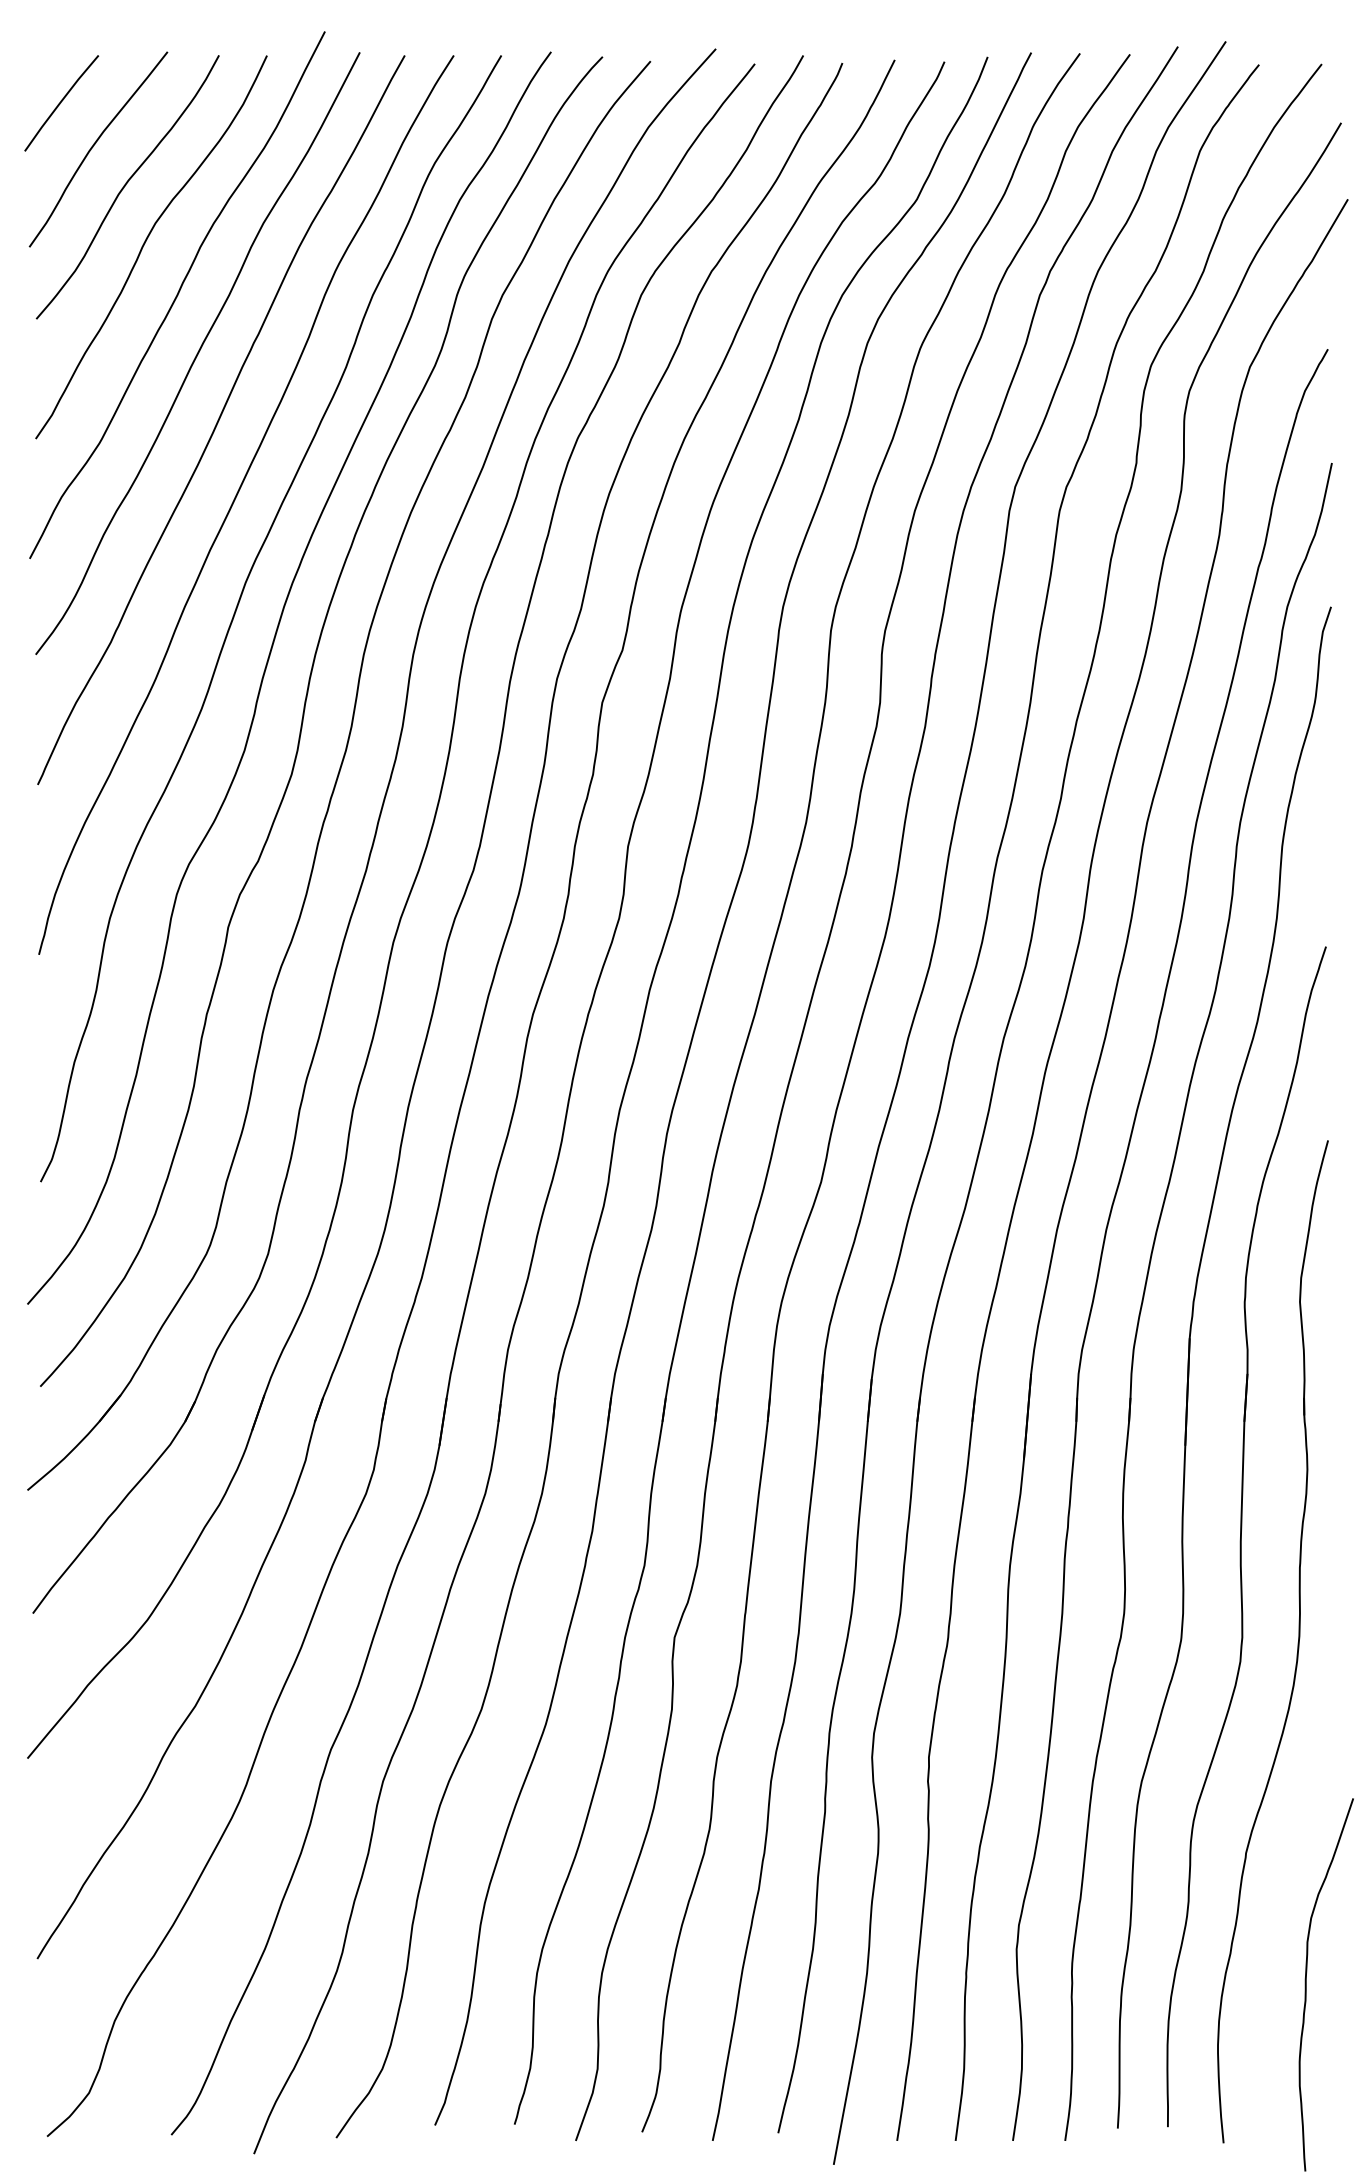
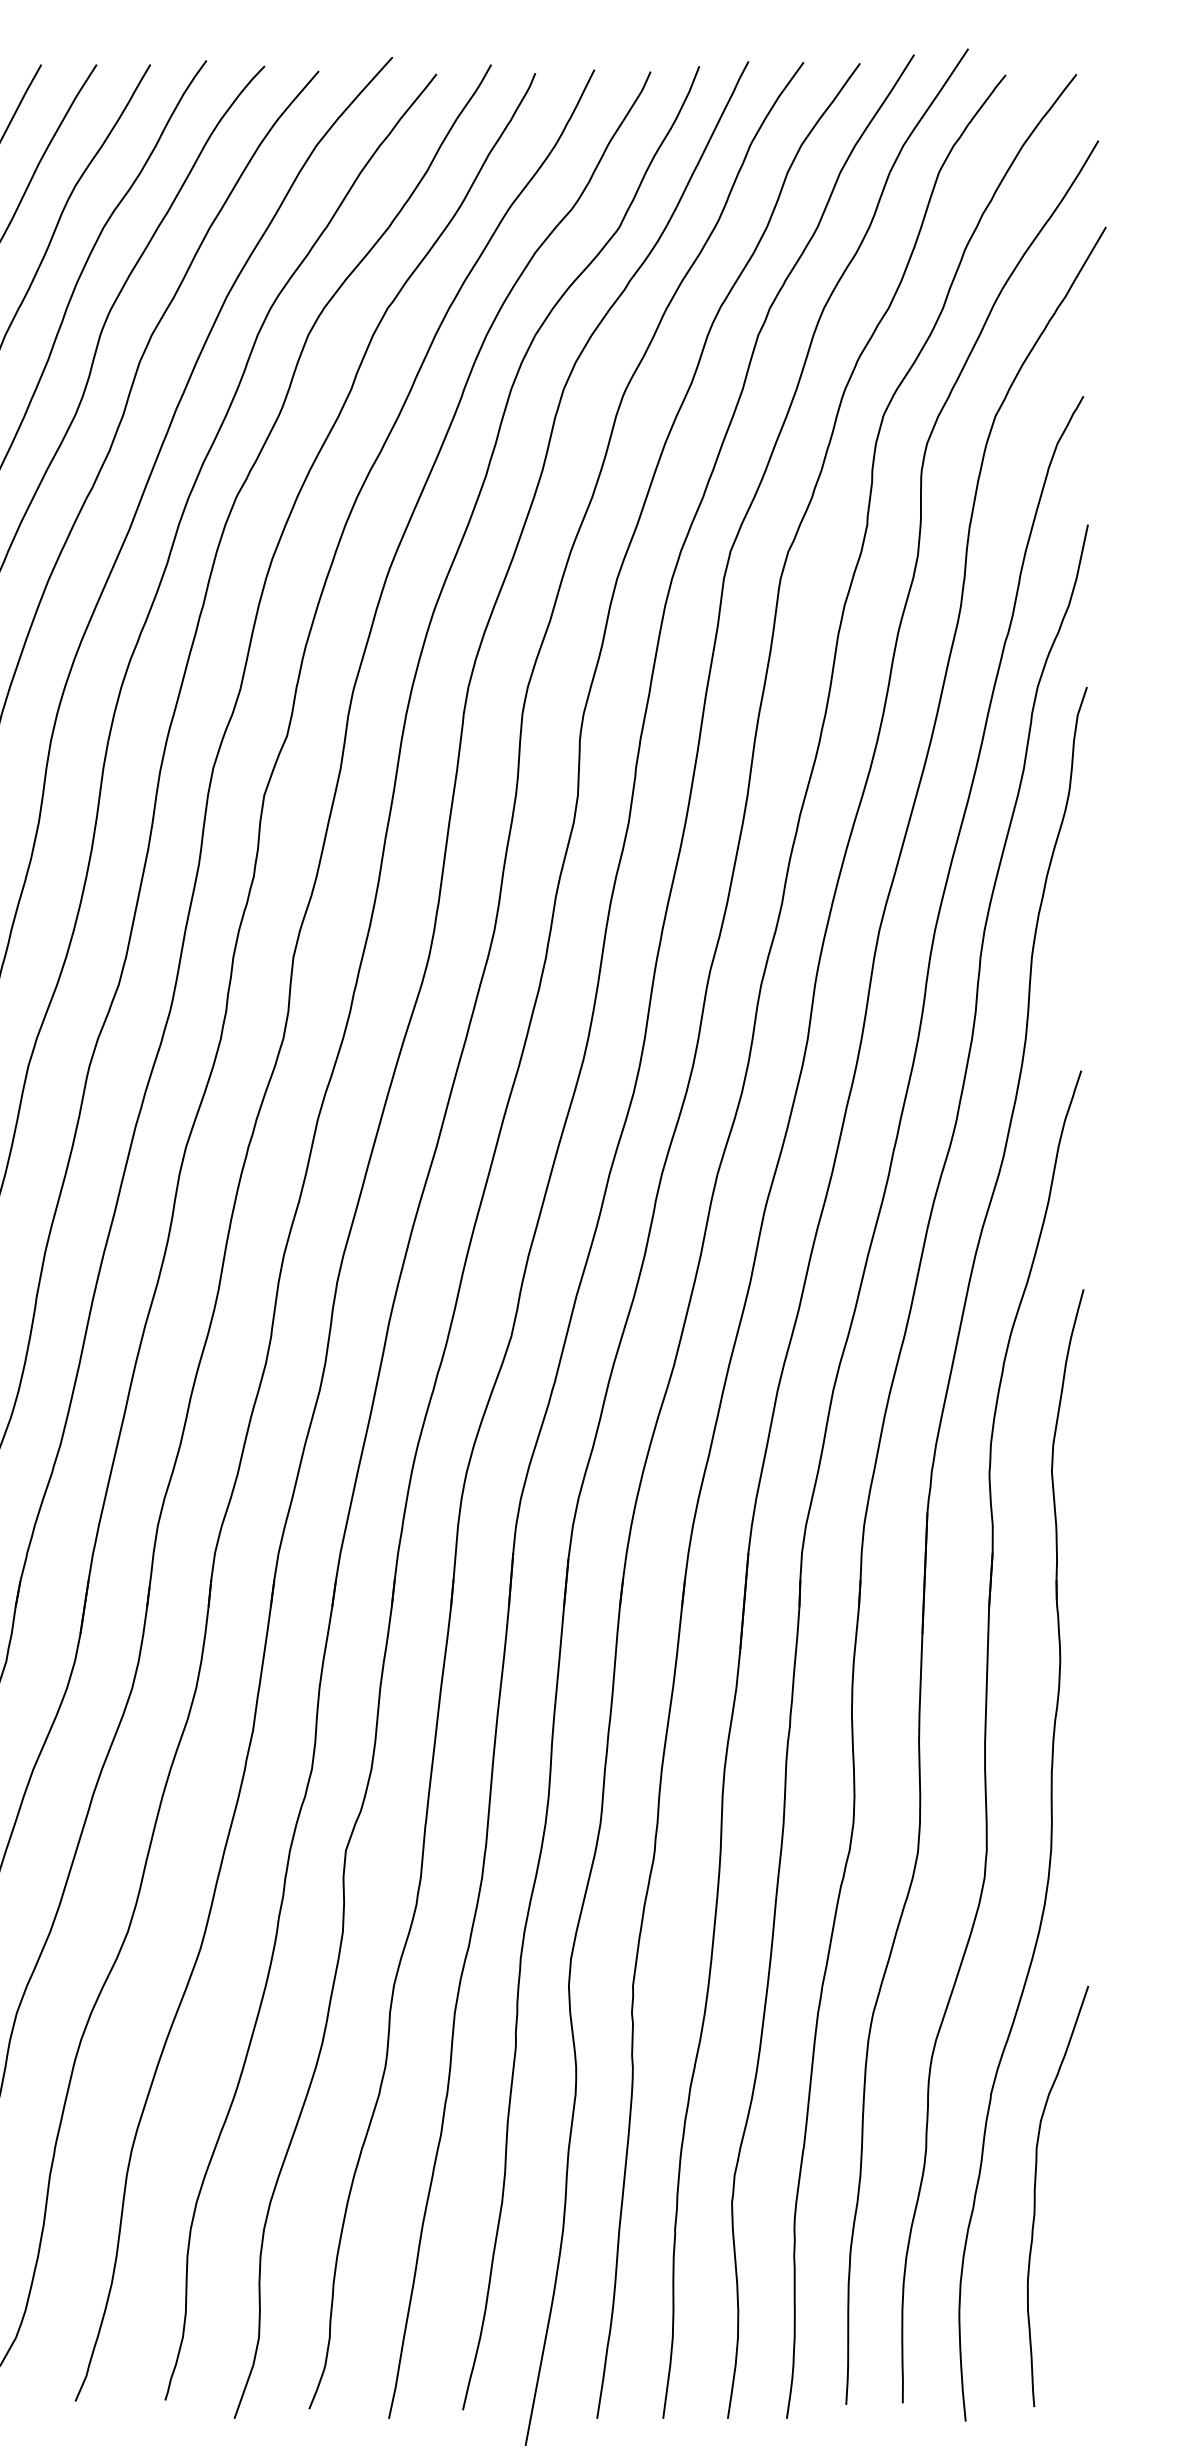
curve: (1306, 1984) -> (1035, 2195), moved

